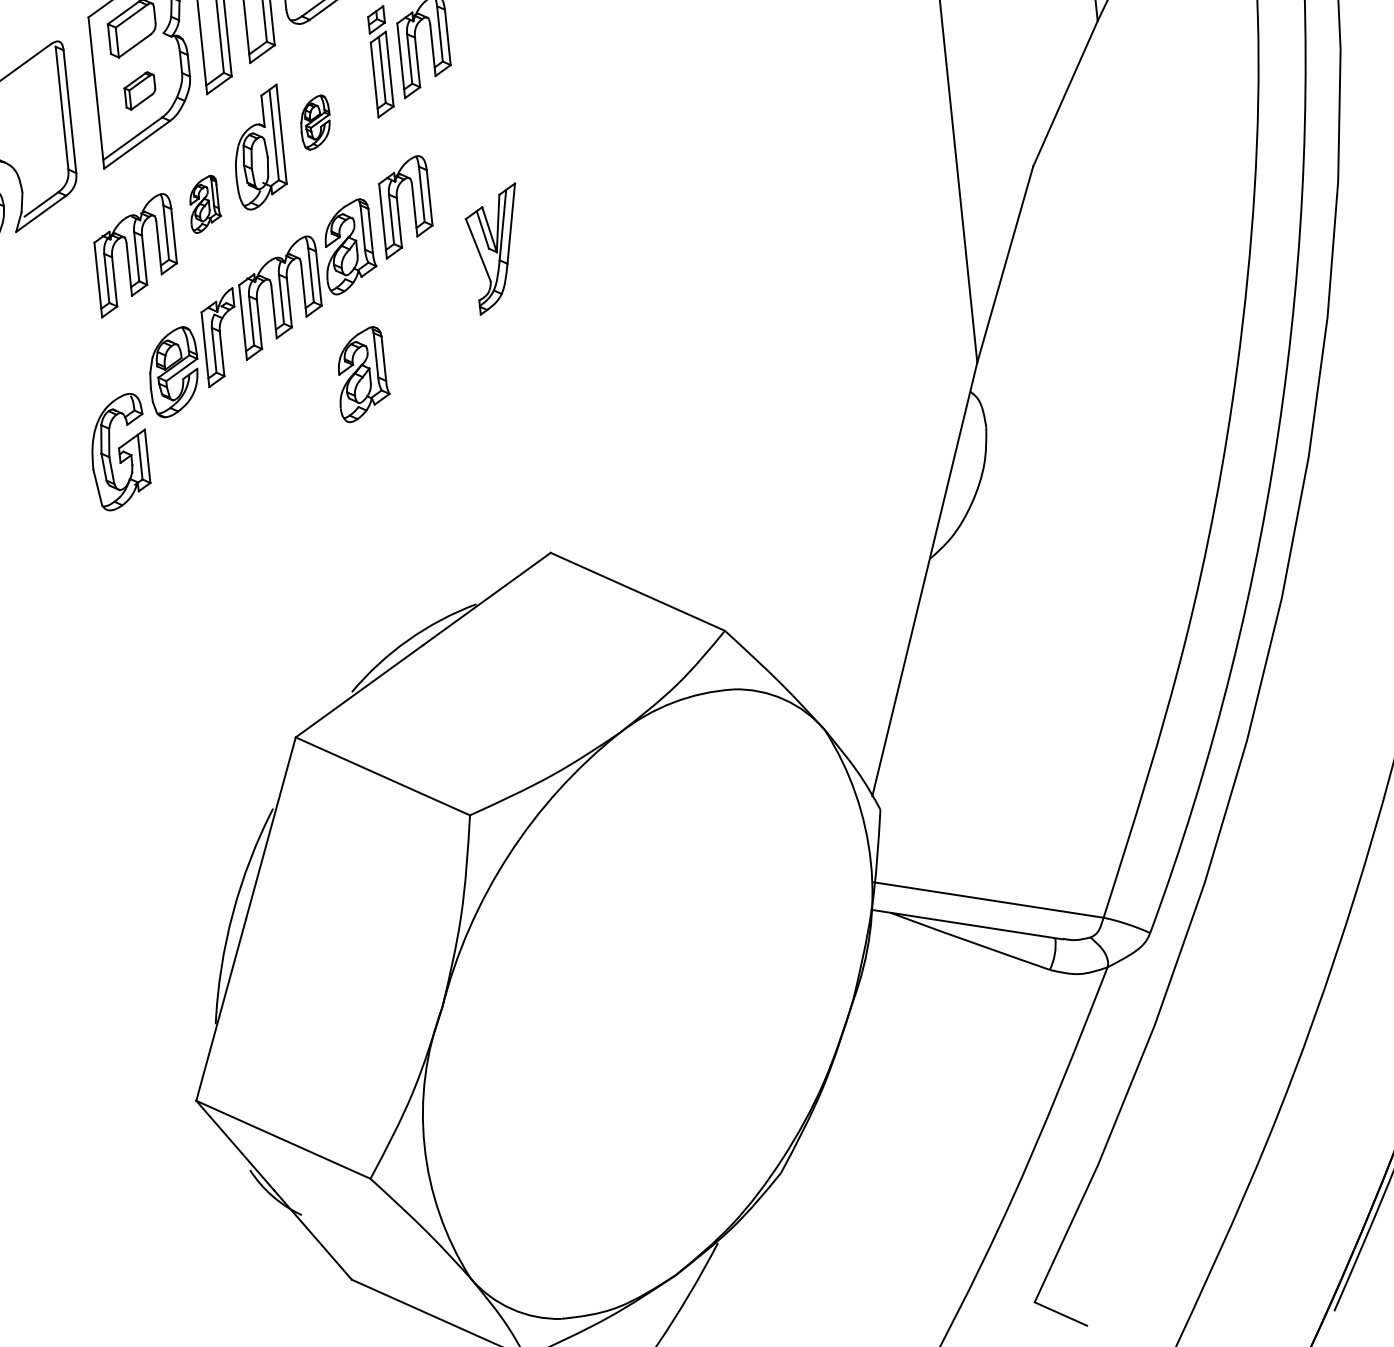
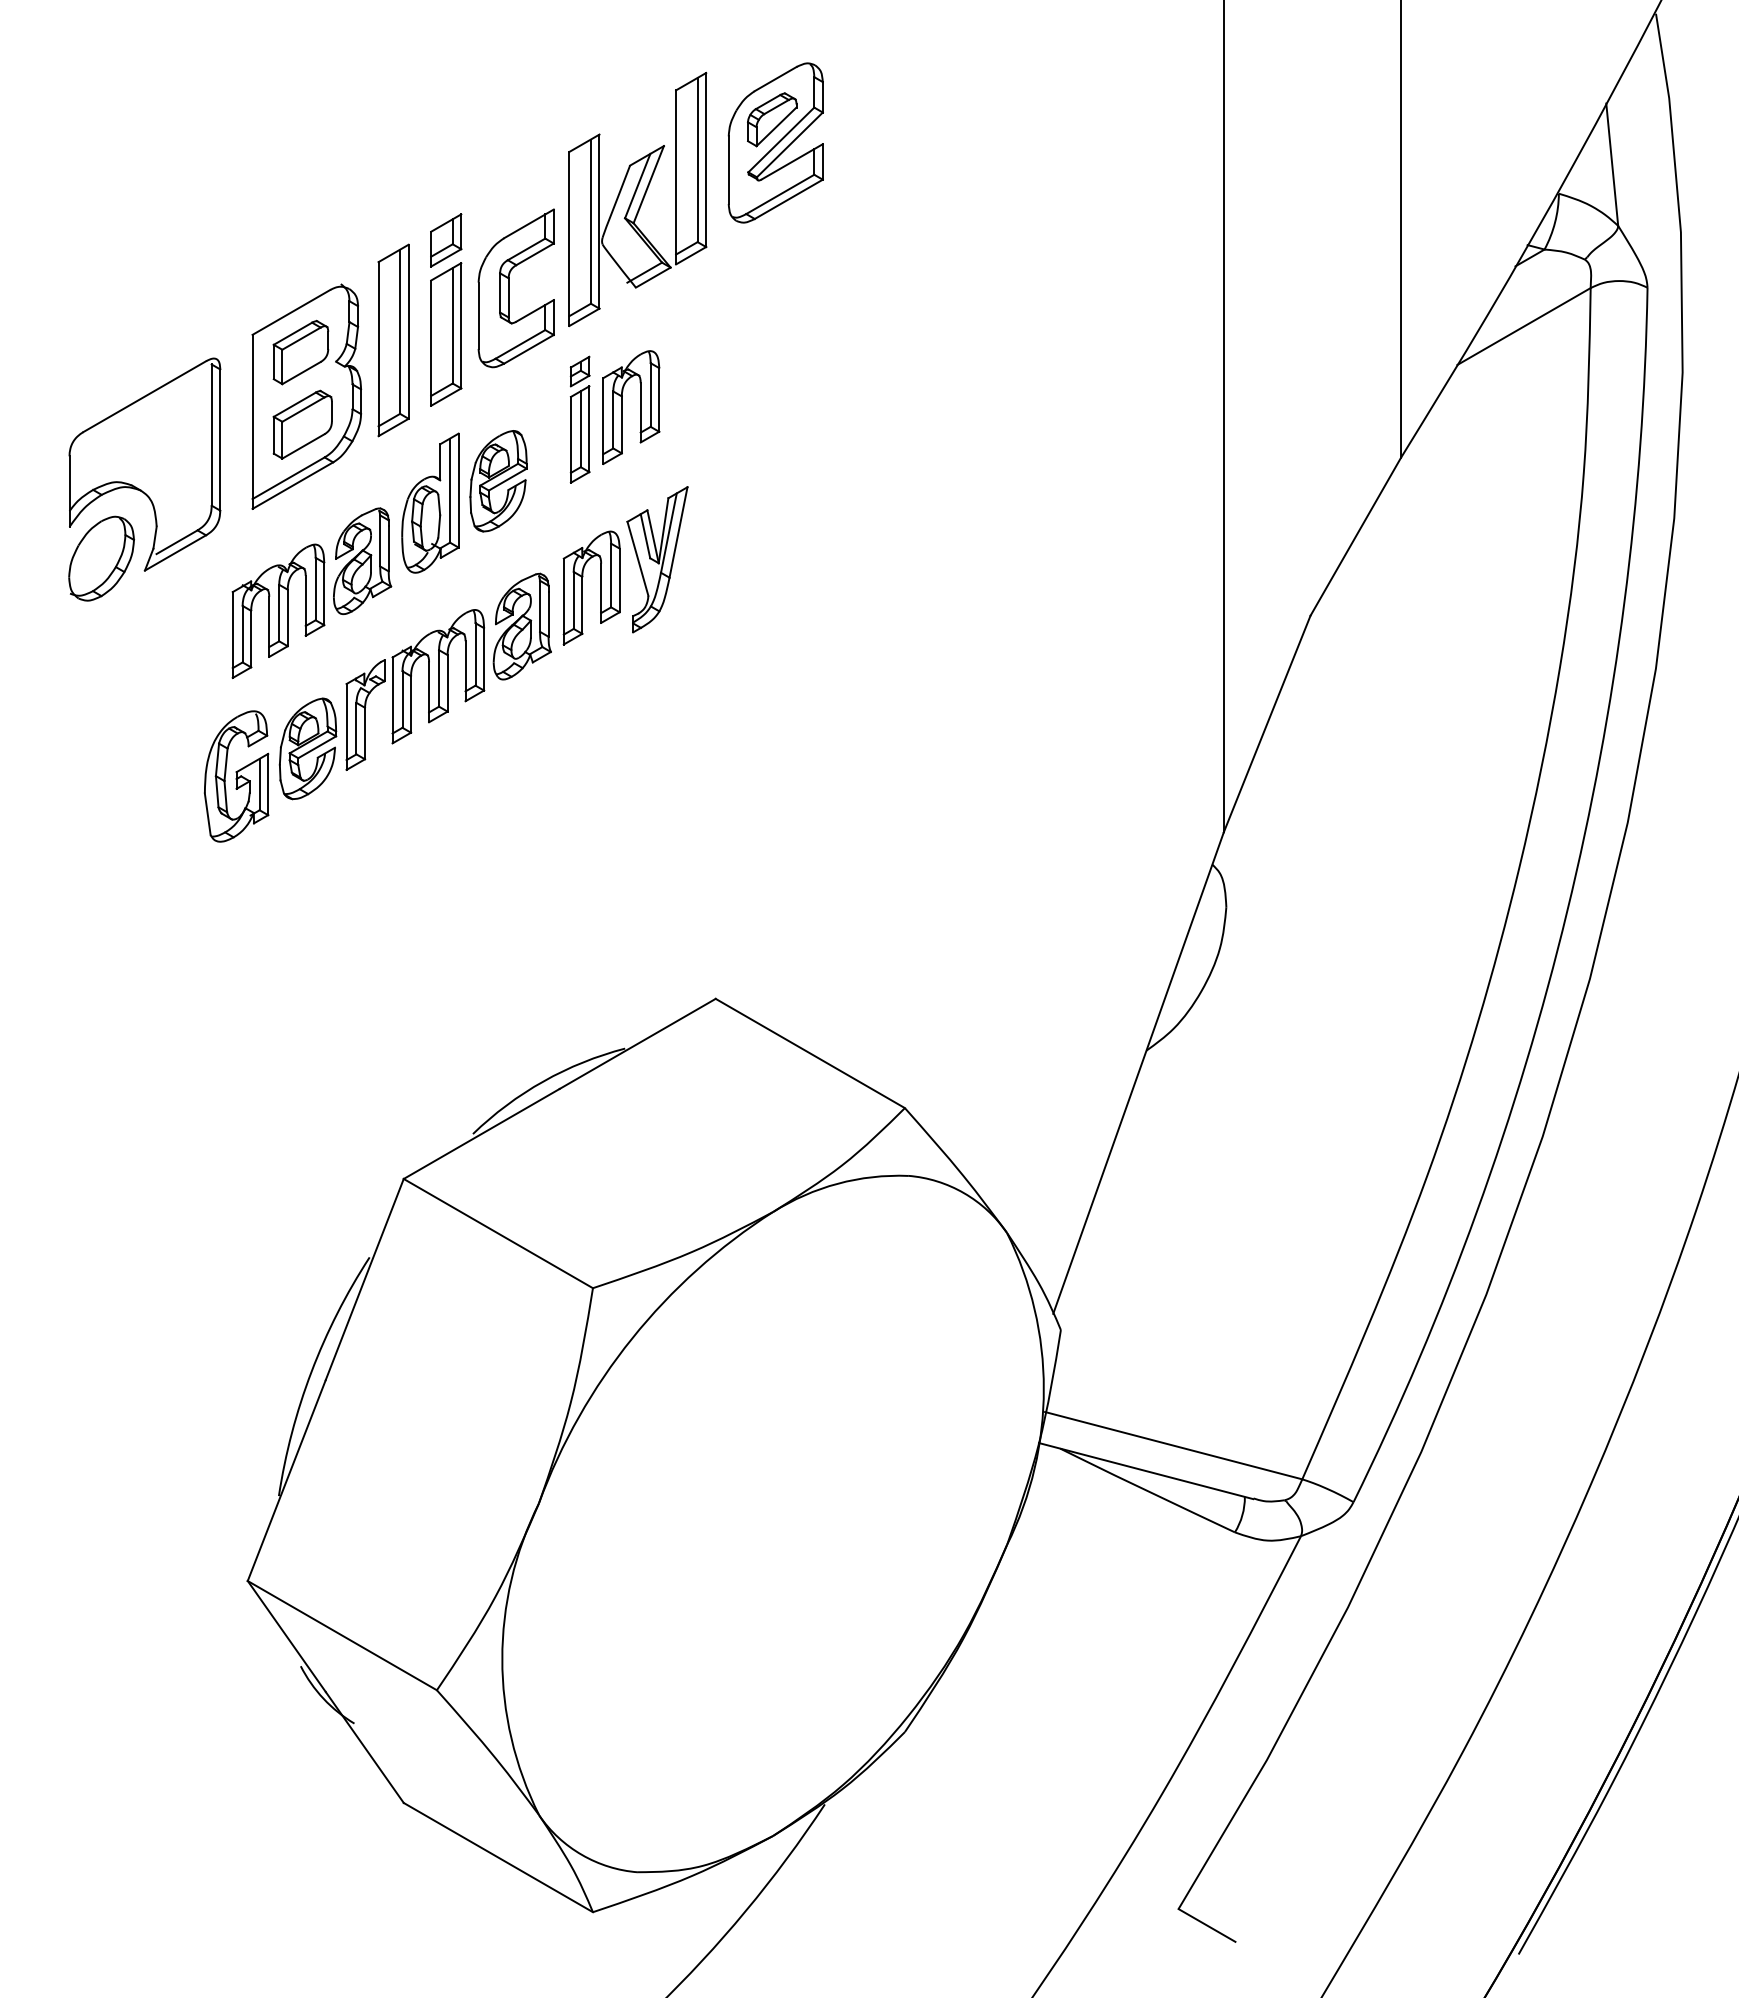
part: (140, 90) -> (302, 424), size x1.67
part: (315, 122) -> (498, 481), size x1.67
part: (204, 204) -> (362, 561), size x1.67
part: (495, 249) -> (657, 559), moved
part: (361, 374) -> (521, 773), removed
part: (119, 452) -> (236, 776), moved

